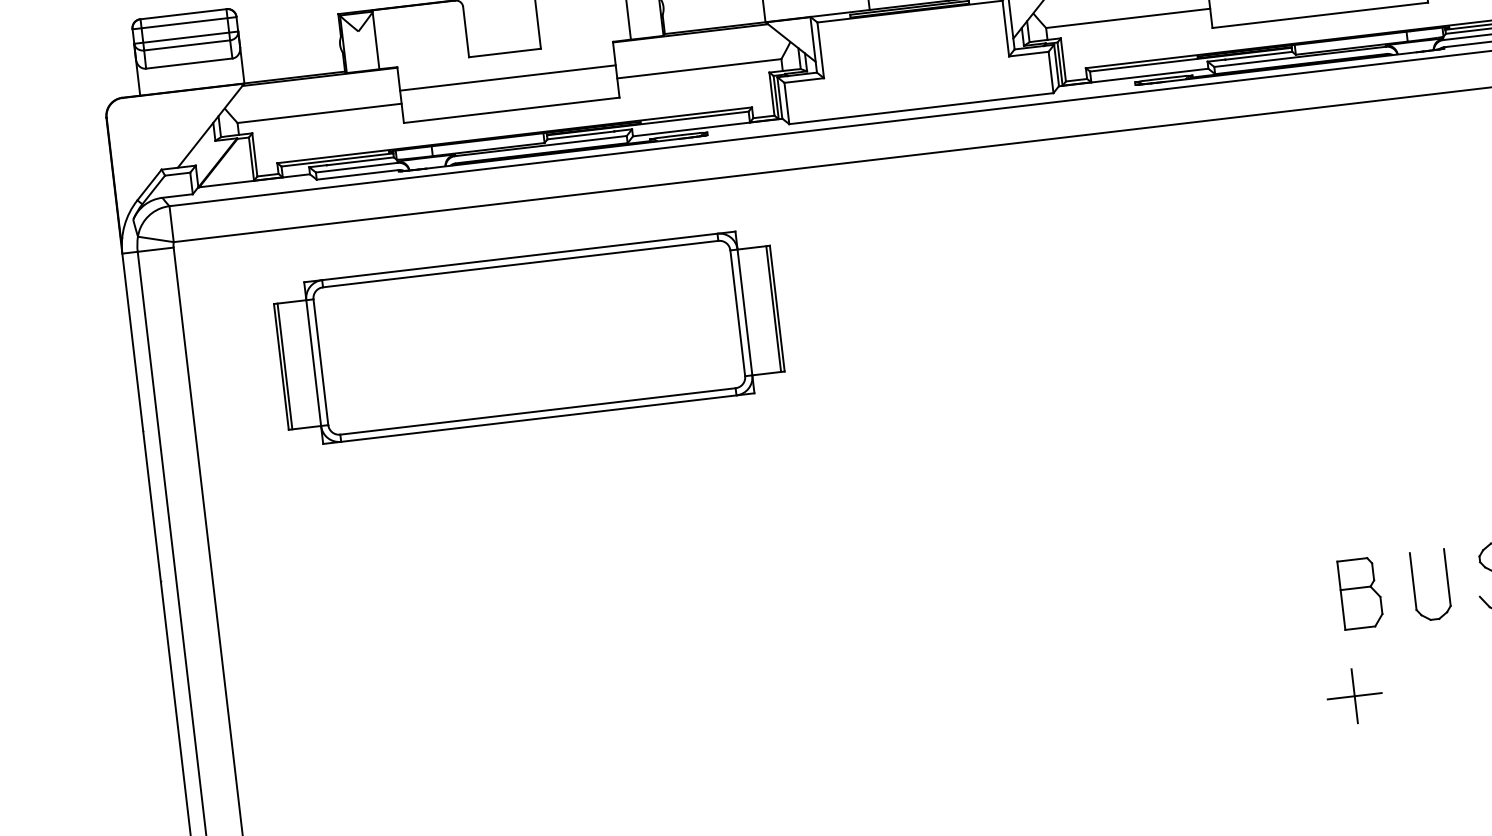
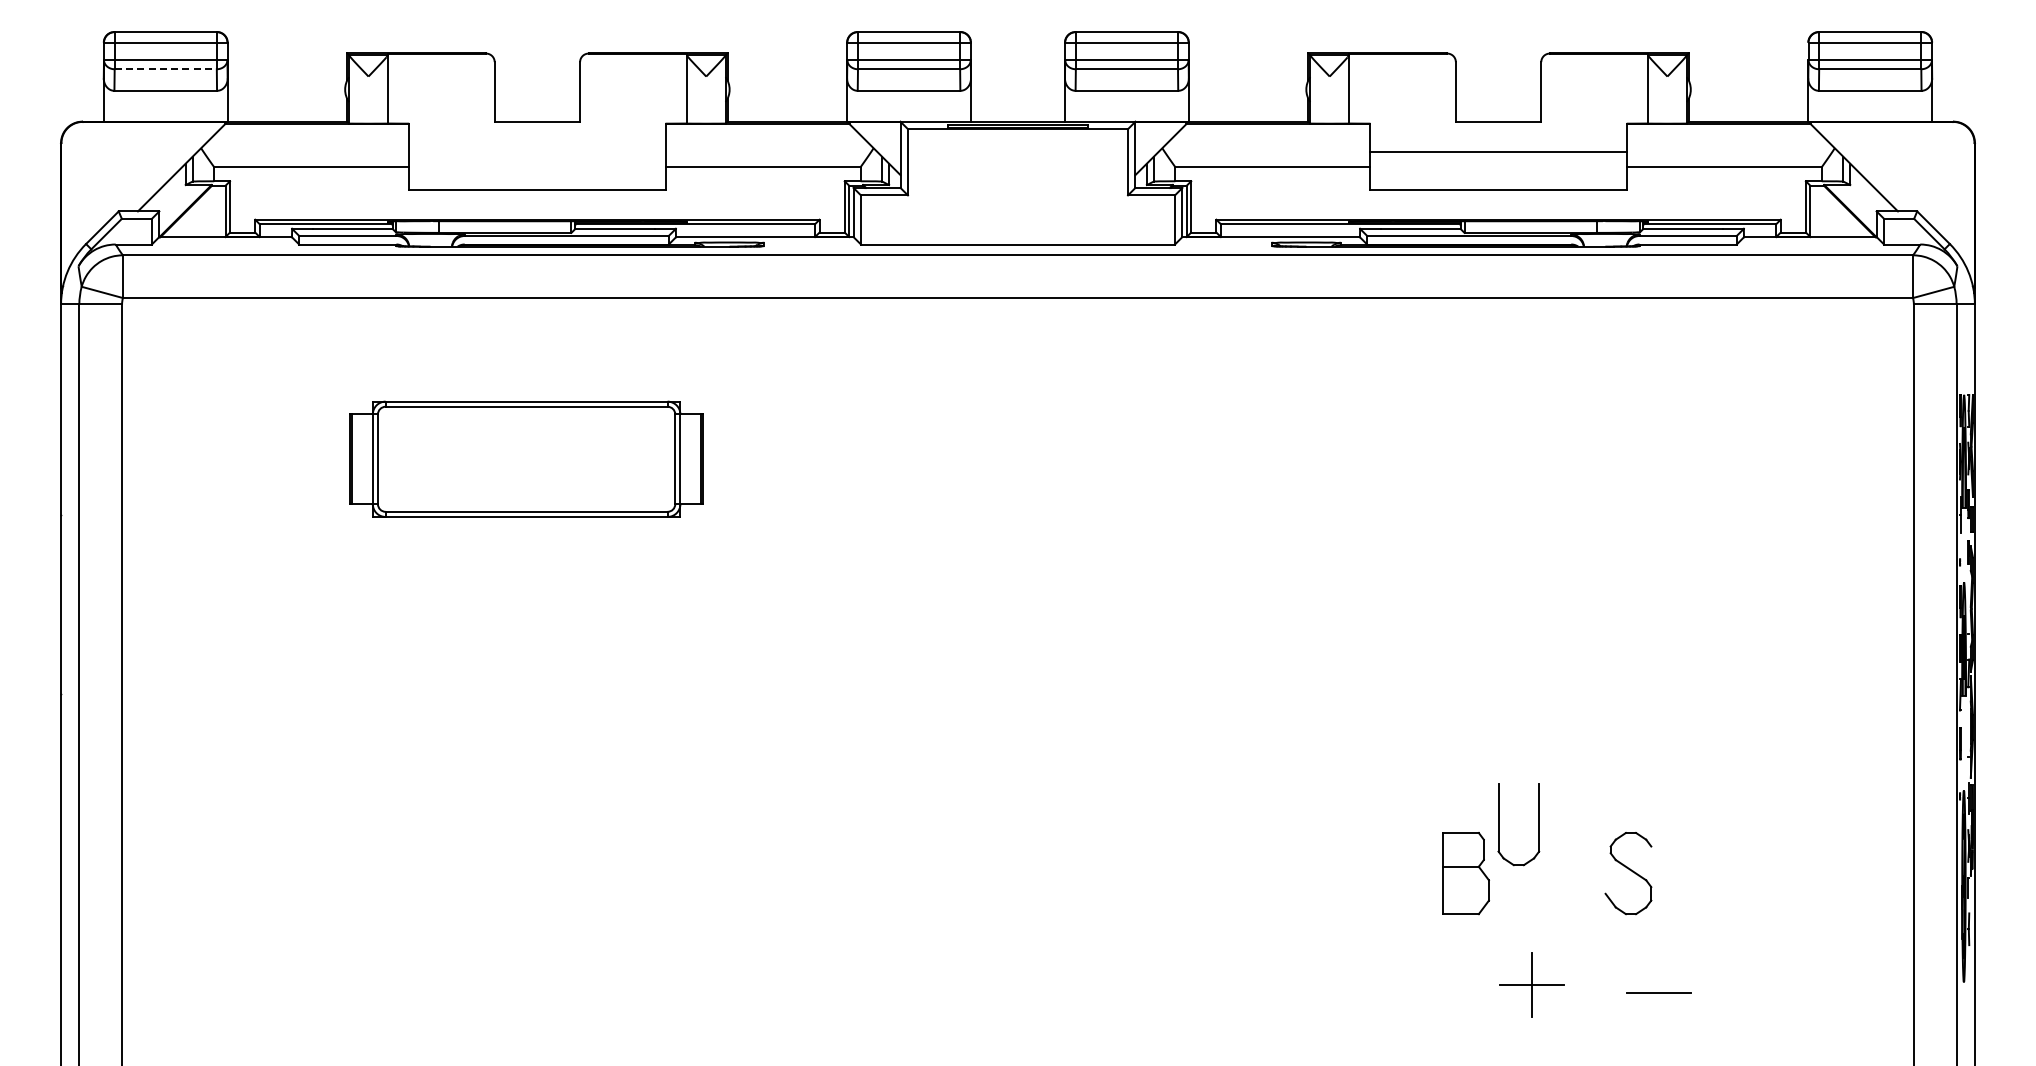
line: (187, 45) -> (166, 69), solid -> dashed
line: (508, 77) -> (537, 151), removed
part: (529, 338) -> (526, 459), size x0.6
part: (1414, 587) -> (1499, 824), moved
part: (1354, 695) -> (1531, 984), moved

